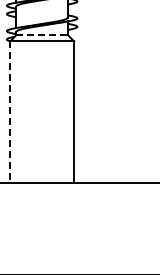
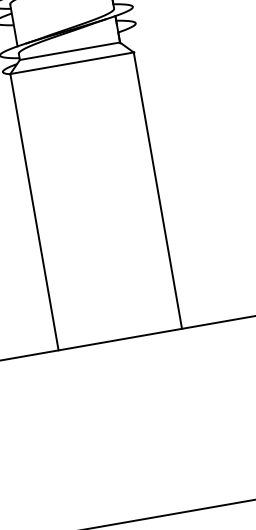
line: (42, 35) -> (70, 51), dashed -> solid
line: (10, 112) -> (34, 212), dashed -> solid

